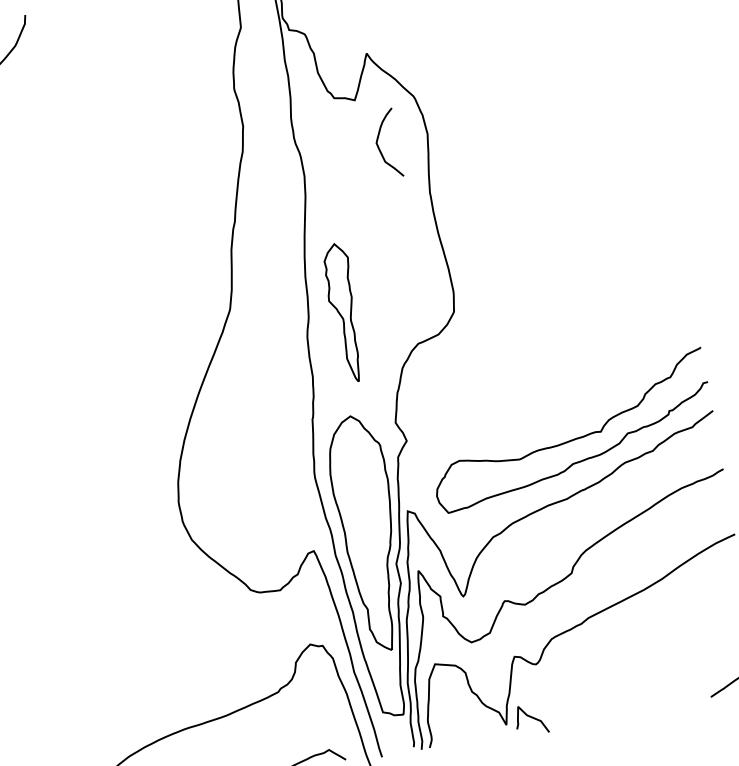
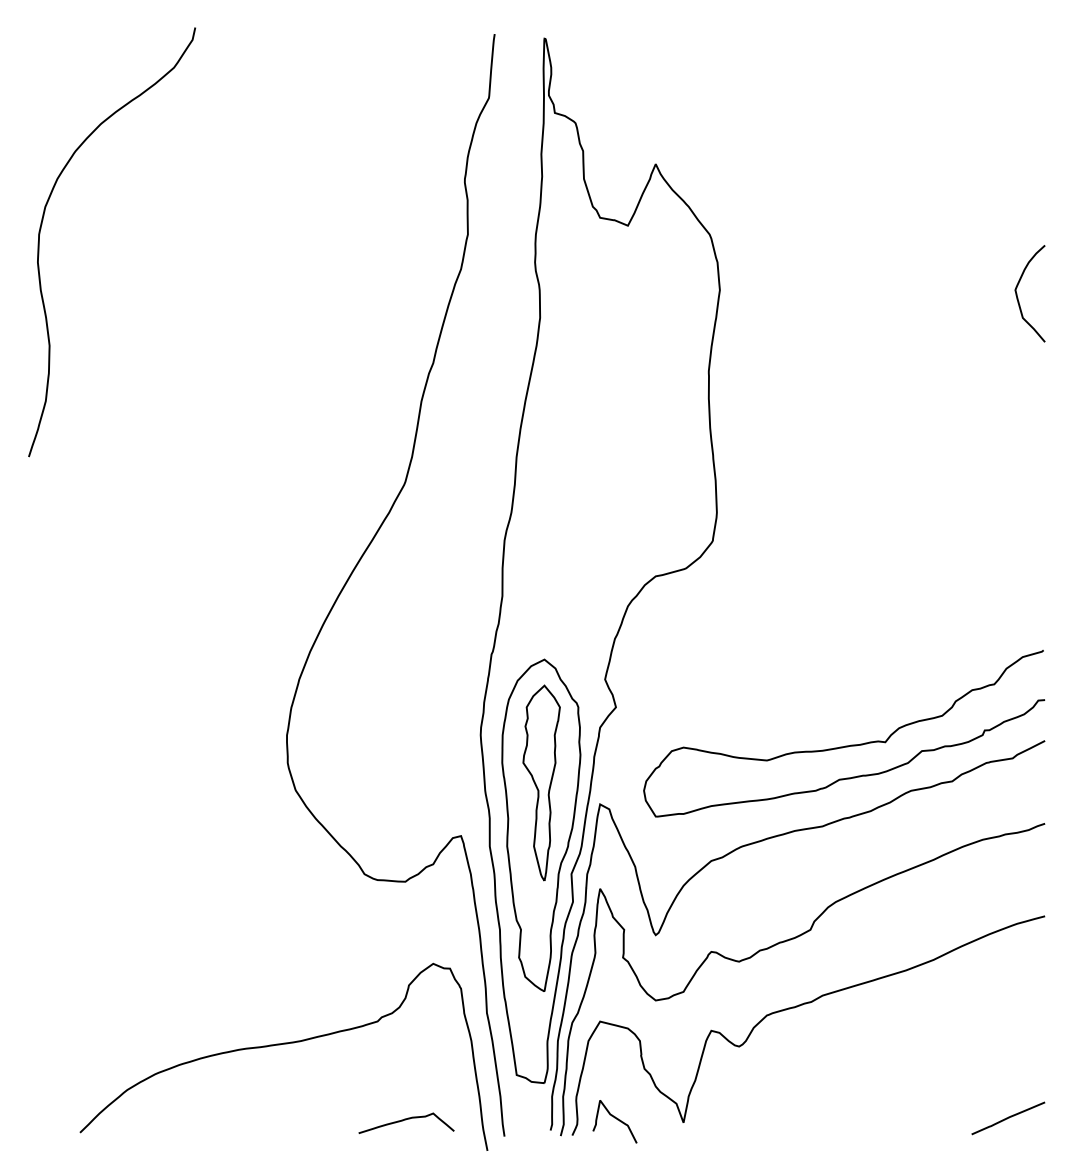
curve: (379, 148) -> (1018, 297), moved
part: (344, 312) -> (541, 782), moved
curve: (532, 718) -> (616, 1119), moved

